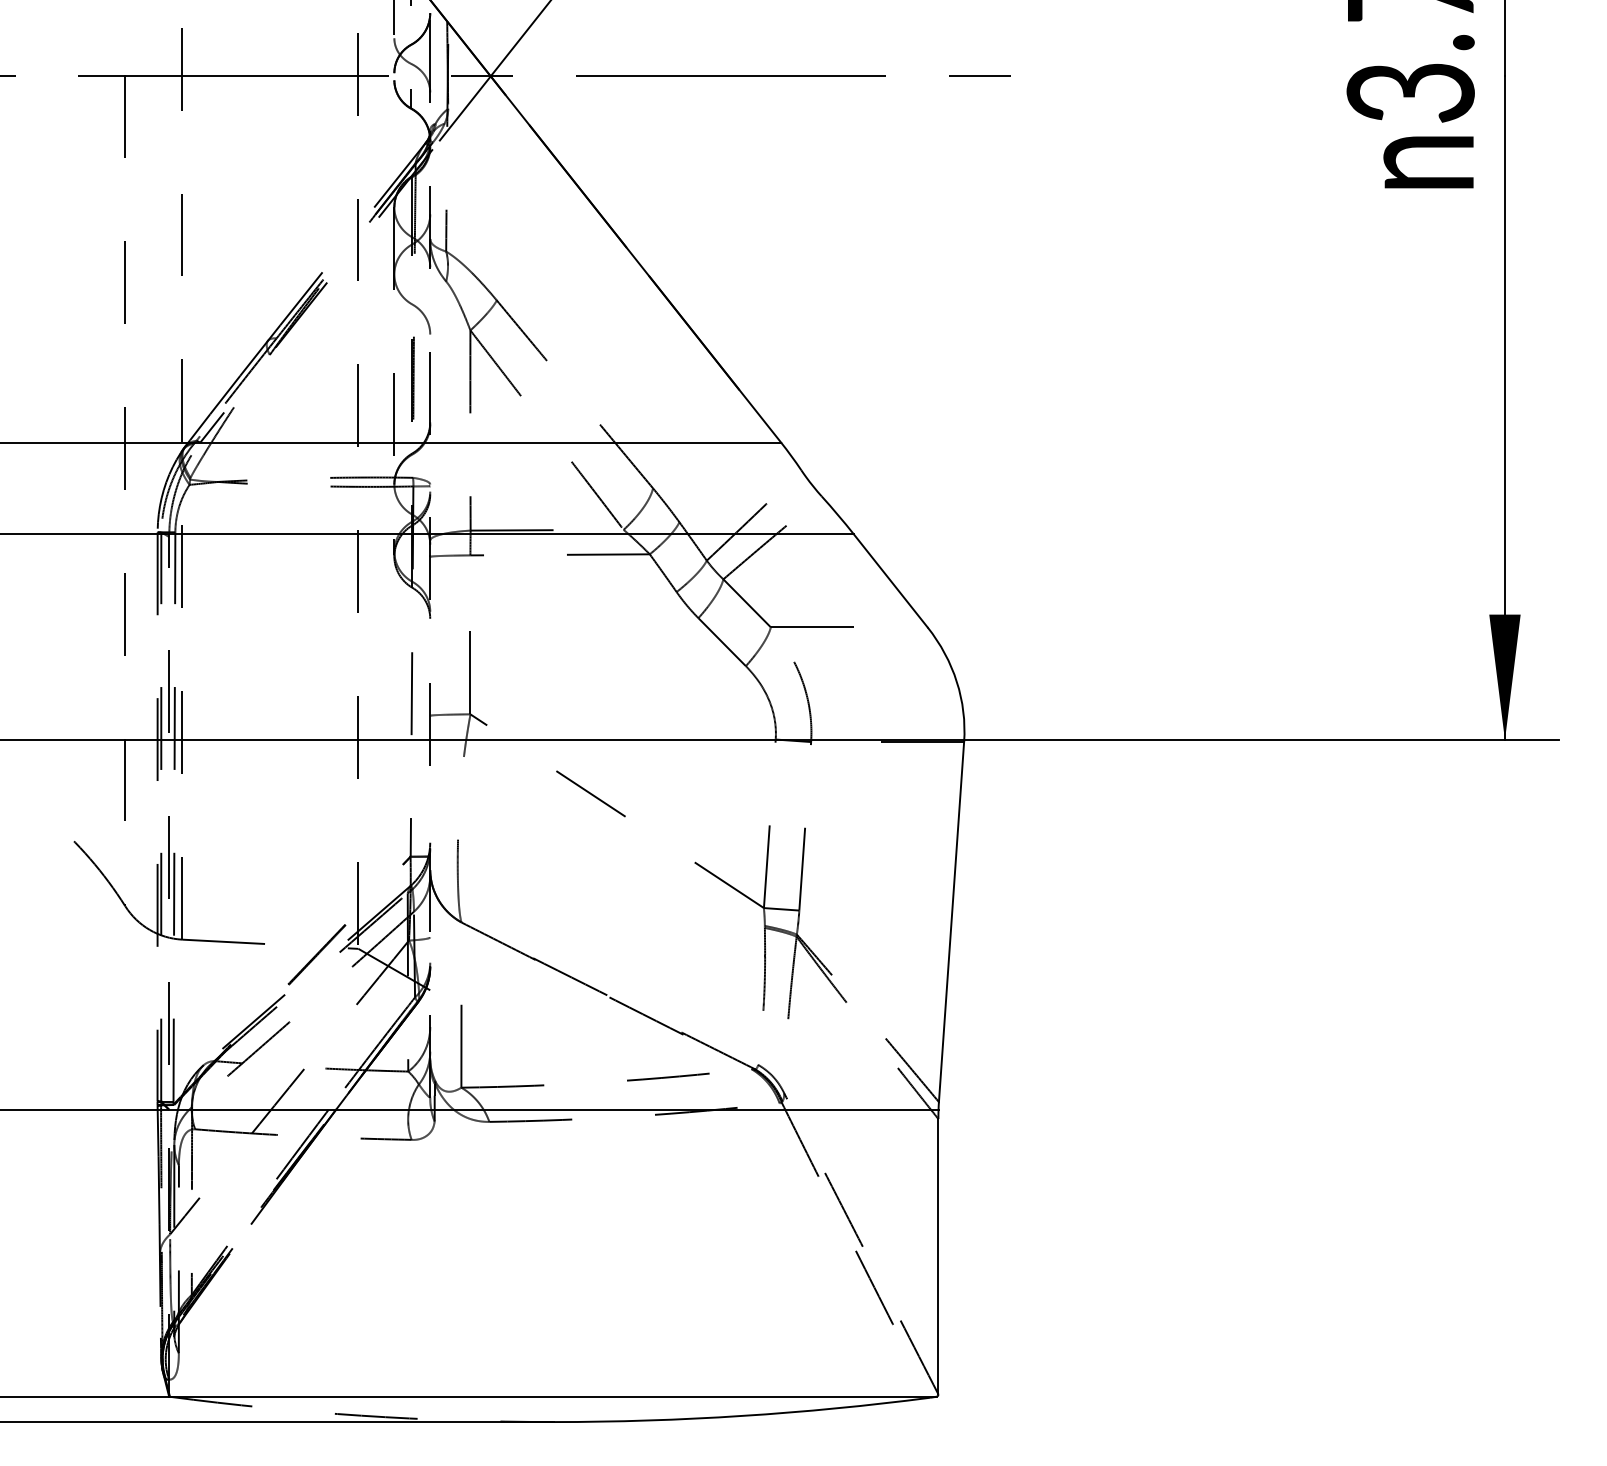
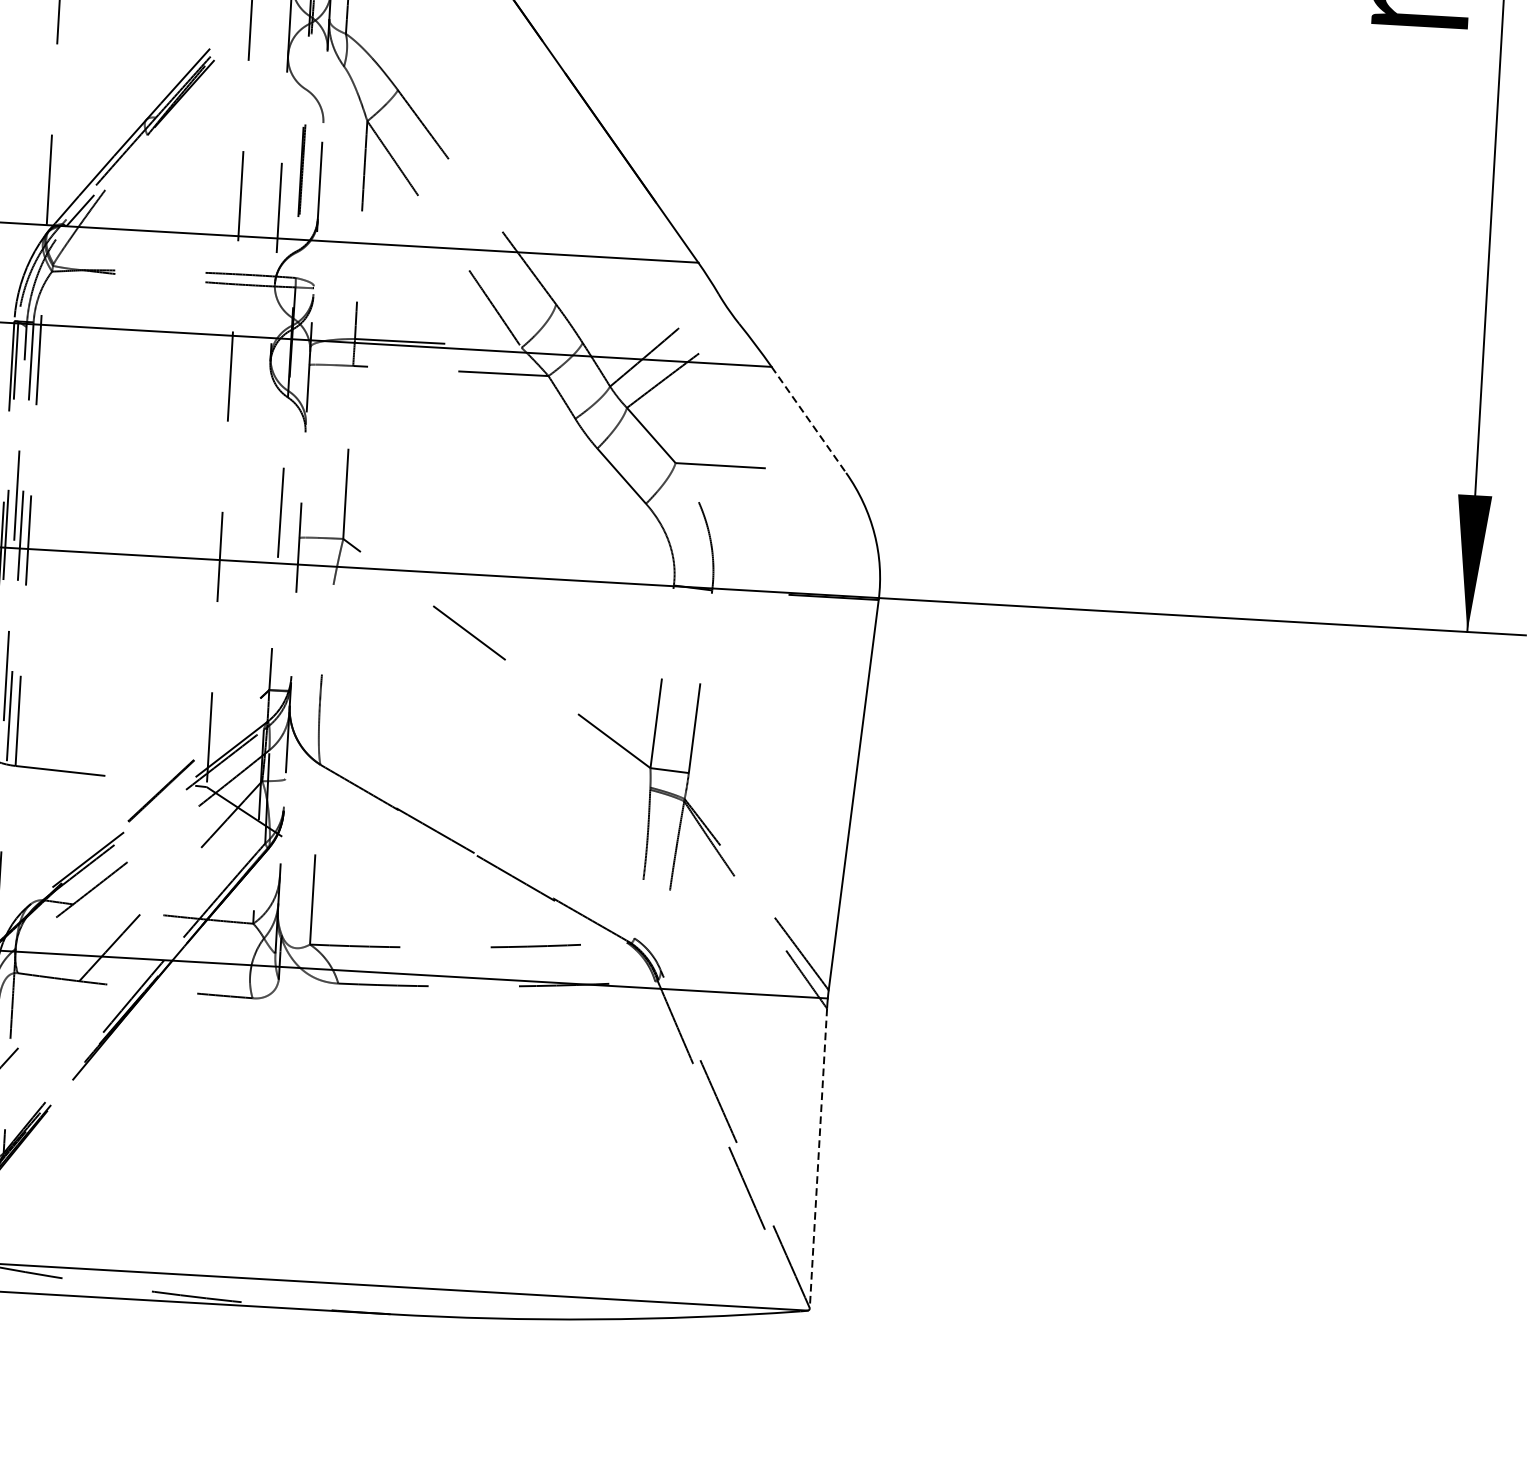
line: (890, 581) -> (808, 420), solid -> dashed
line: (938, 1256) -> (818, 1158), solid -> dashed

